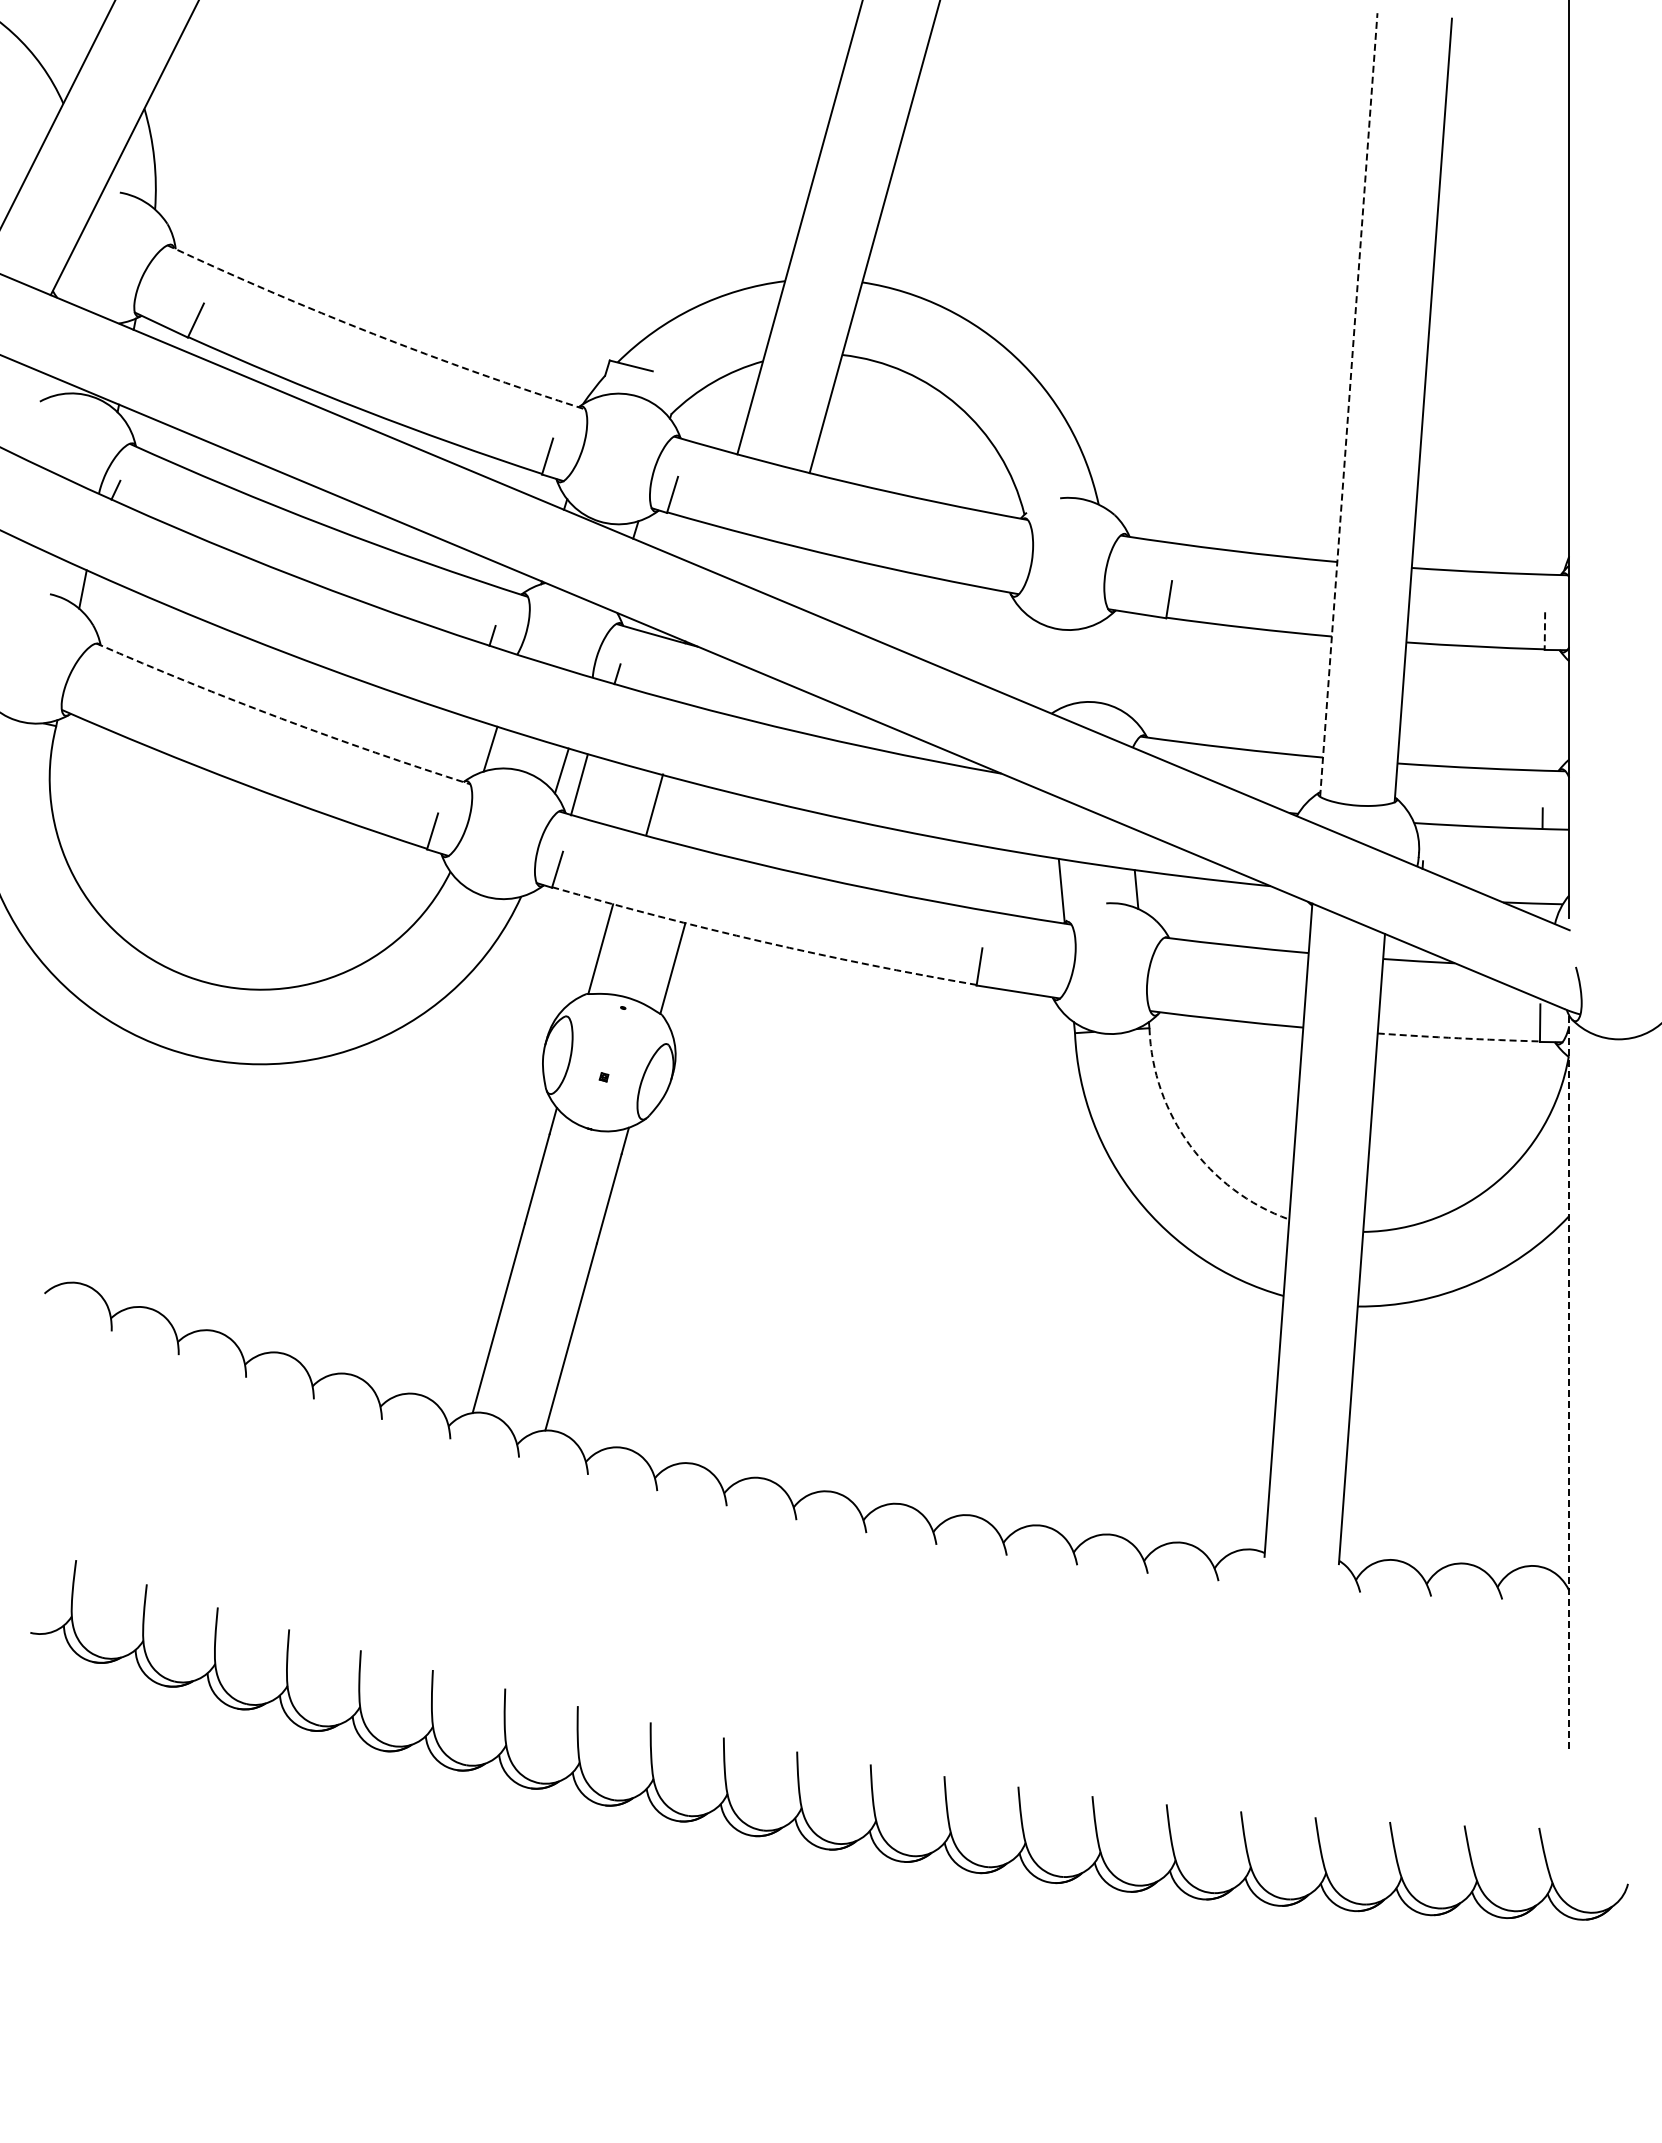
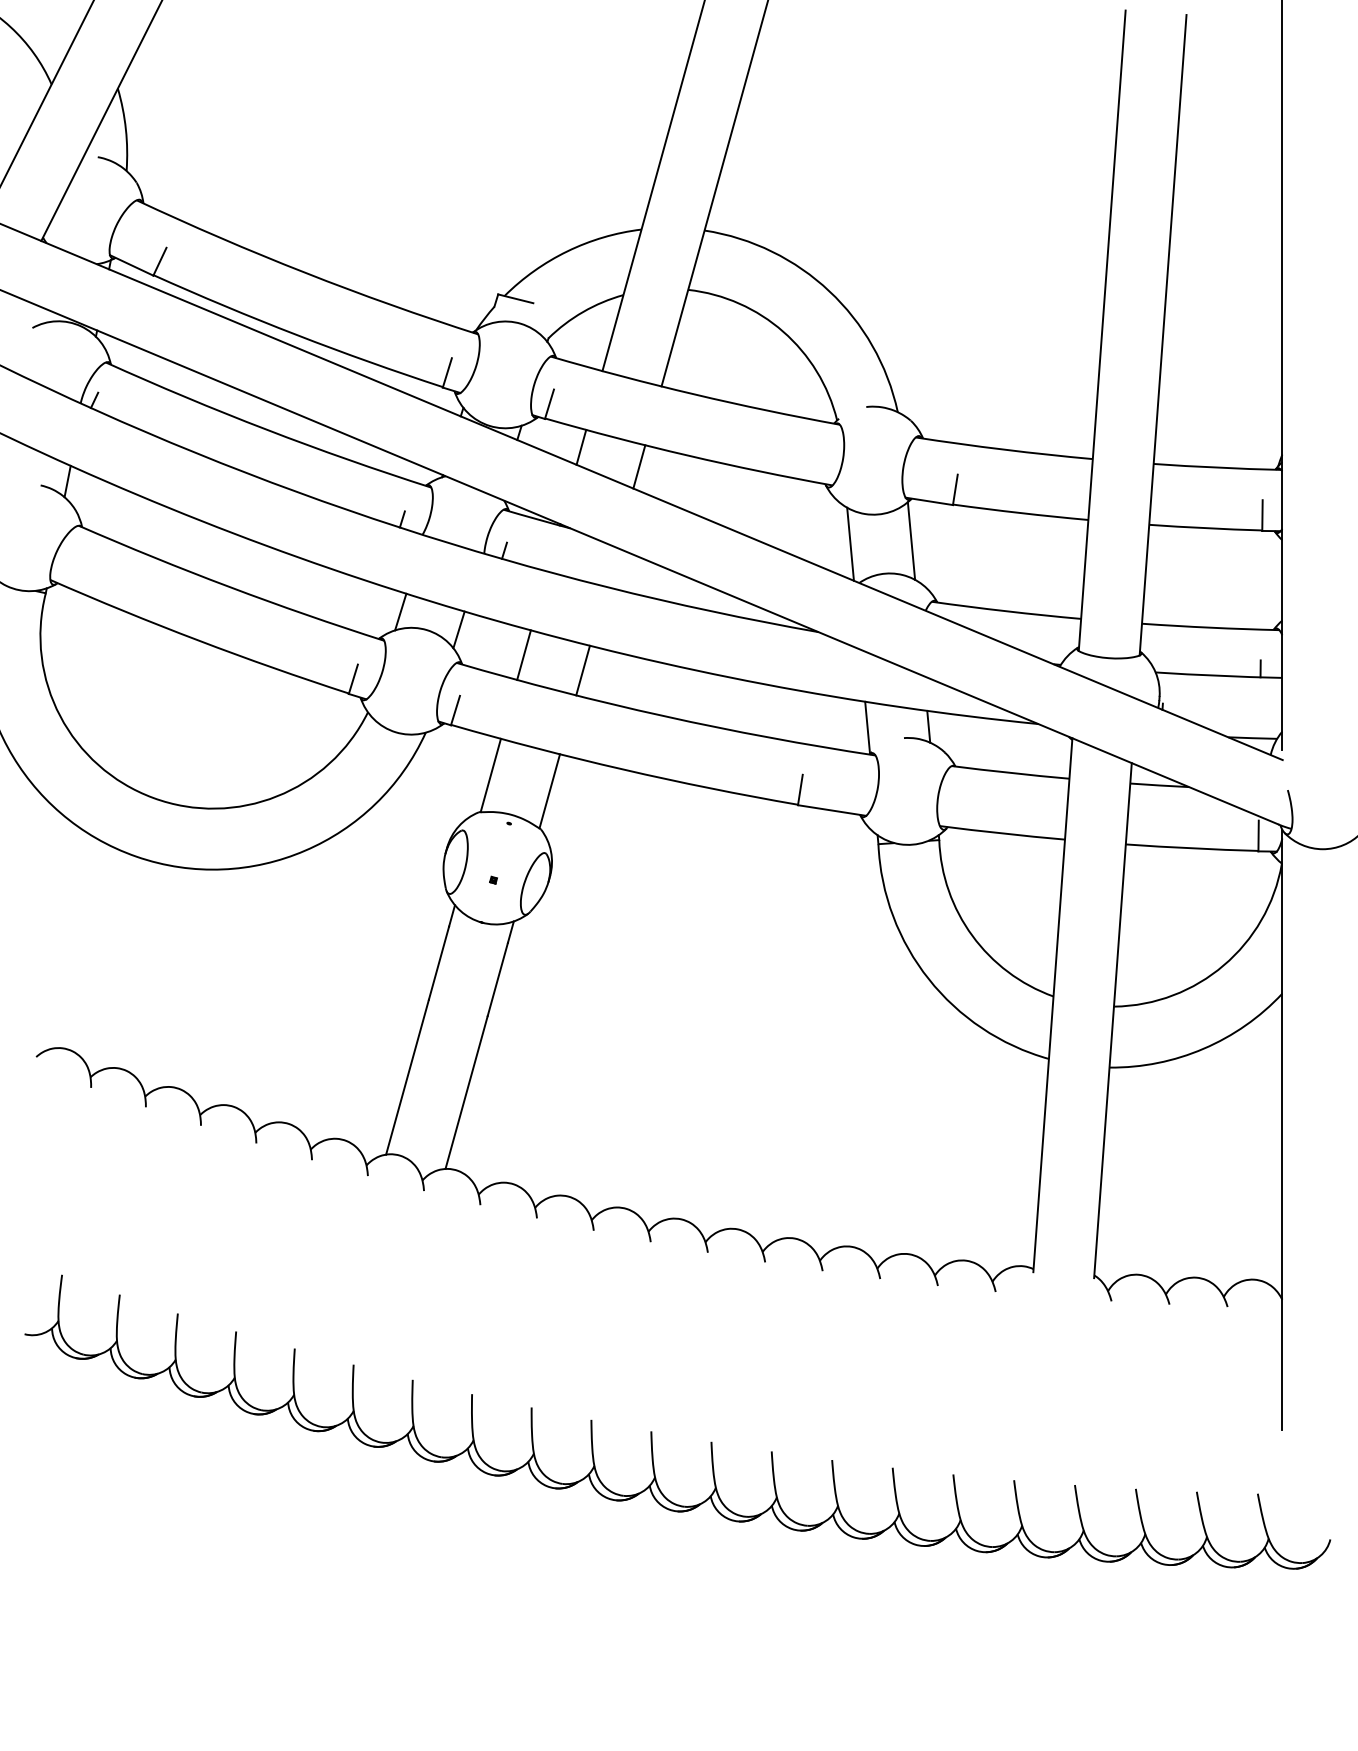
arc: (373, 334) -> (305, 273), dashed -> solid
line: (1348, 405) -> (1101, 331), dashed -> solid
line: (711, 547) -> (581, 447), added
line: (782, 571) -> (639, 466), added
line: (1544, 631) -> (1262, 515), dashed -> solid
line: (1115, 661) -> (911, 540), added
line: (1040, 665) -> (850, 543), added
arc: (281, 718) -> (229, 586), dashed -> solid
line: (579, 784) -> (524, 654), moved
line: (654, 804) -> (582, 670), moved
arc: (763, 941) -> (623, 769), dashed -> solid
arc: (1458, 1038) -> (1191, 848), dashed -> solid
arc: (1190, 1145) -> (972, 935), dashed -> solid
line: (1569, 1383) -> (1282, 1130), dashed -> solid

